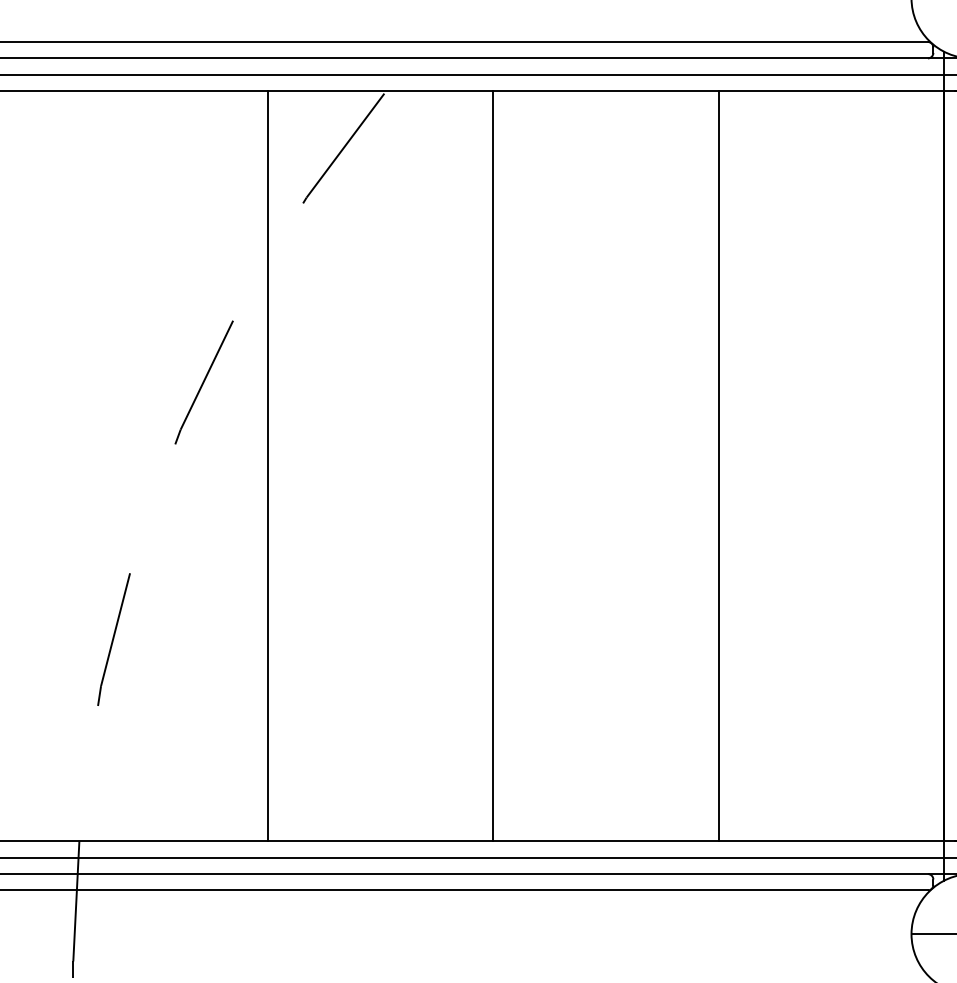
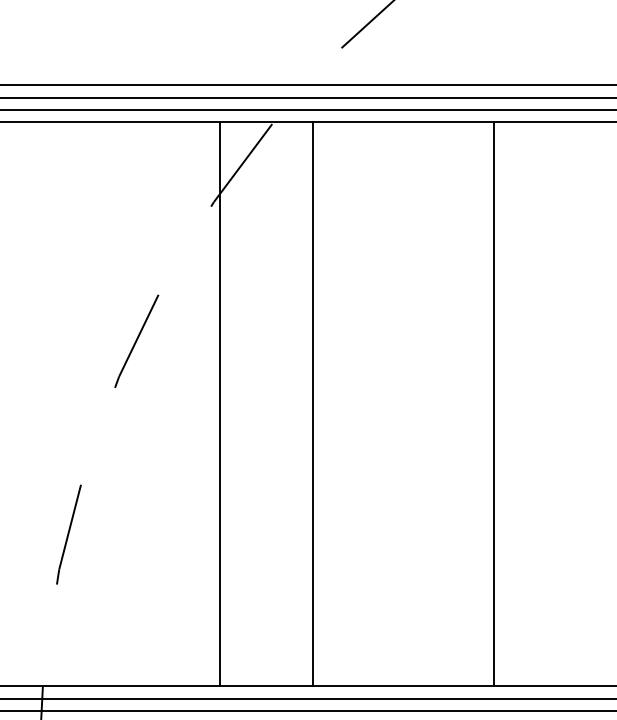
line: (268, 466) -> (220, 404), moved
line: (493, 466) -> (312, 404), moved
line: (718, 466) -> (493, 404), moved

